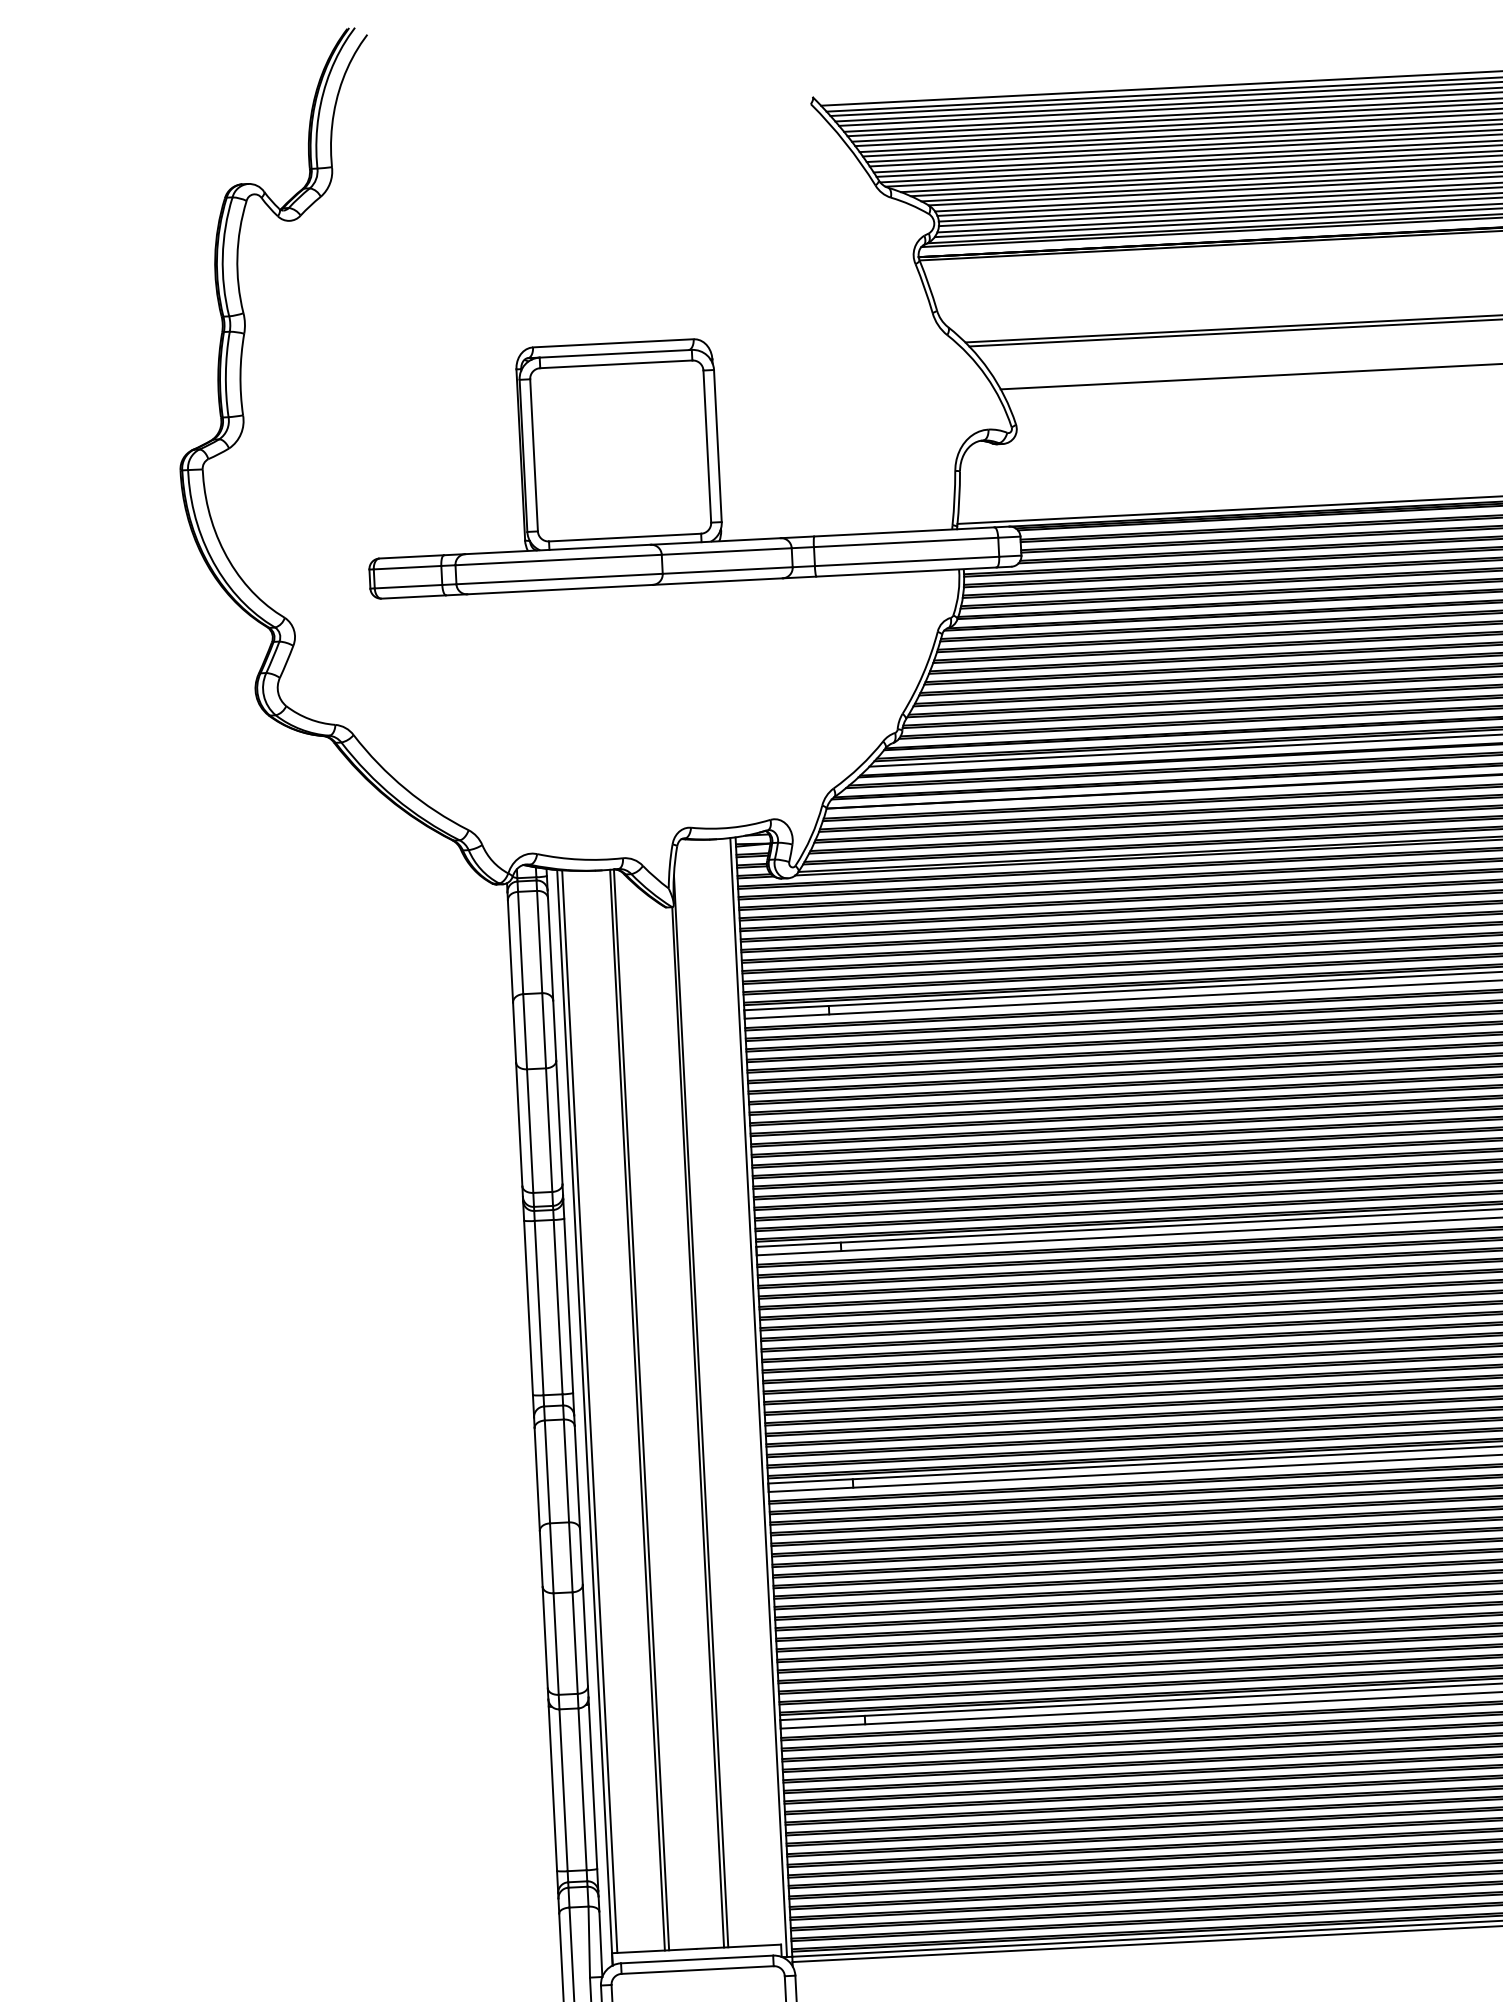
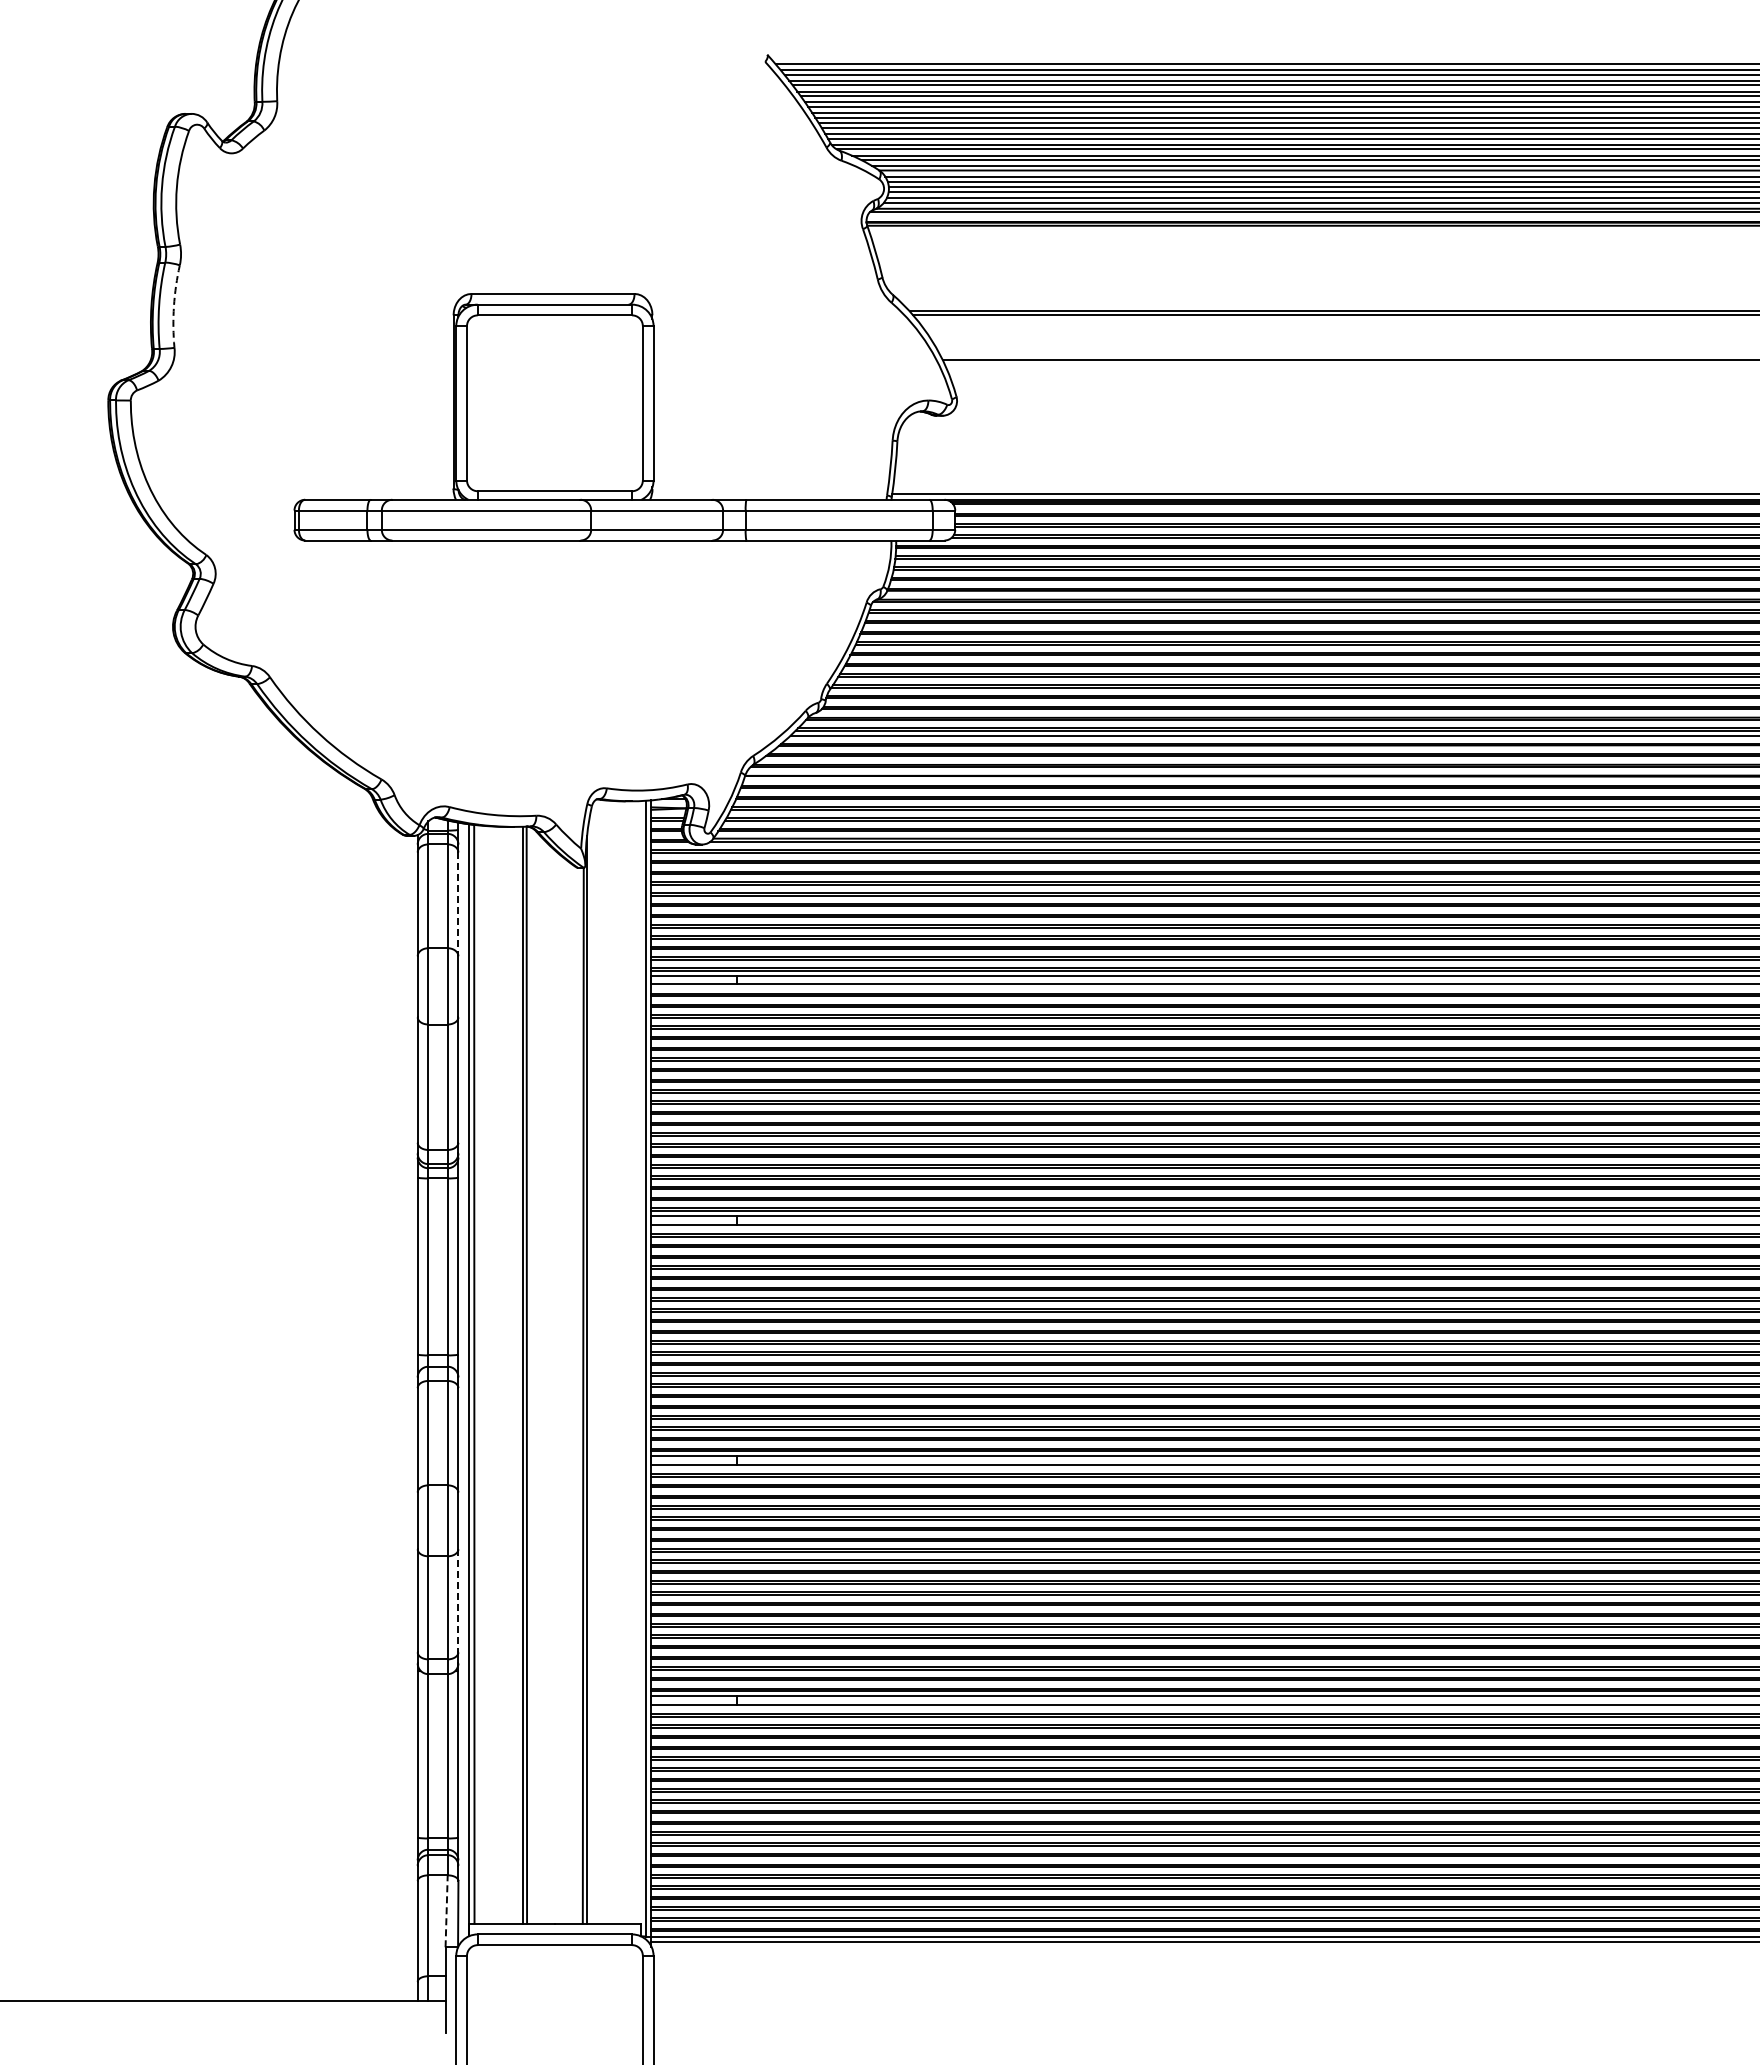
arc: (240, 374) -> (173, 306), solid -> dashed
line: (550, 949) -> (458, 904), solid -> dashed
line: (585, 1635) -> (458, 1600), solid -> dashed
line: (589, 1942) -> (446, 1911), solid -> dashed

